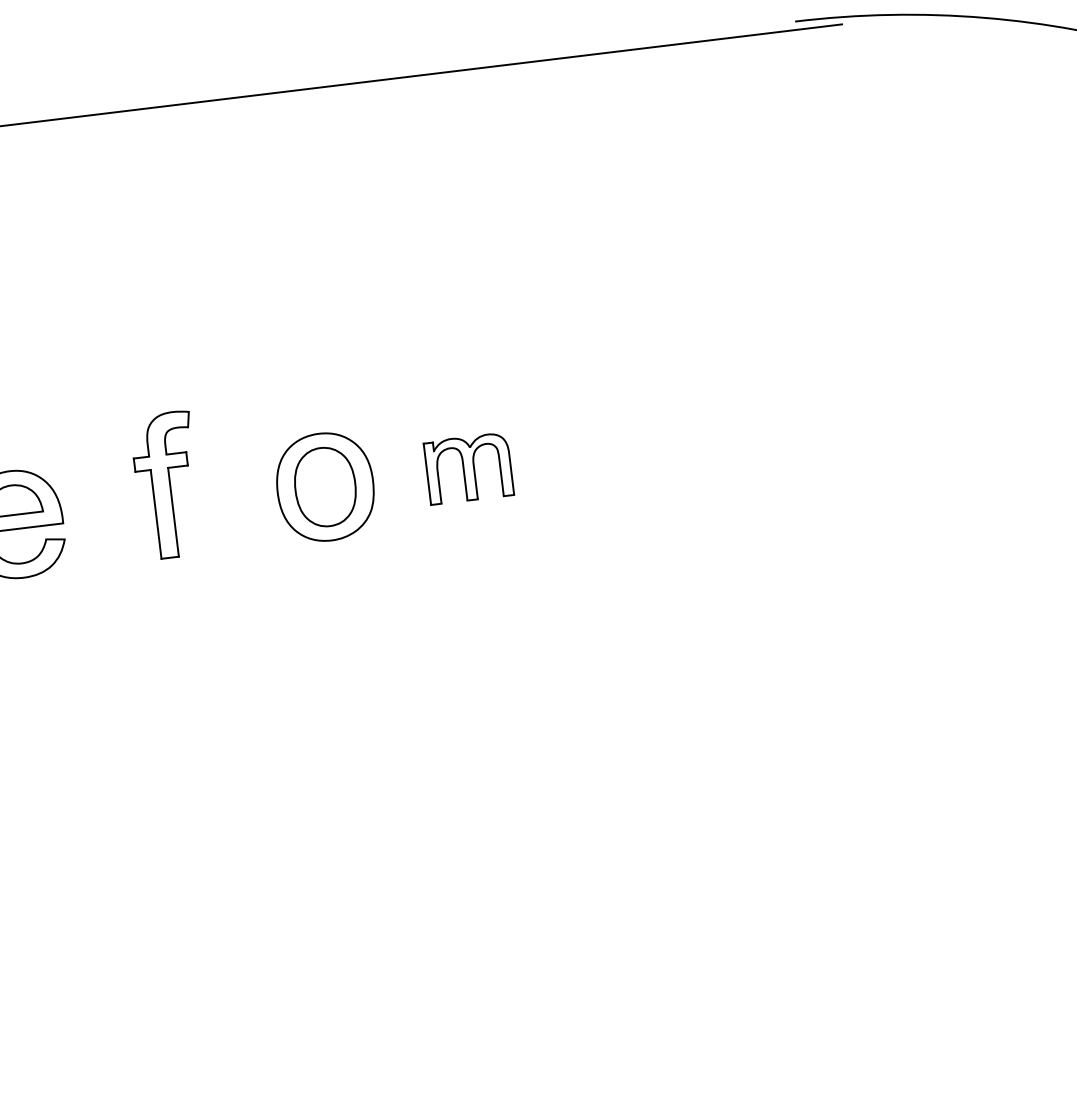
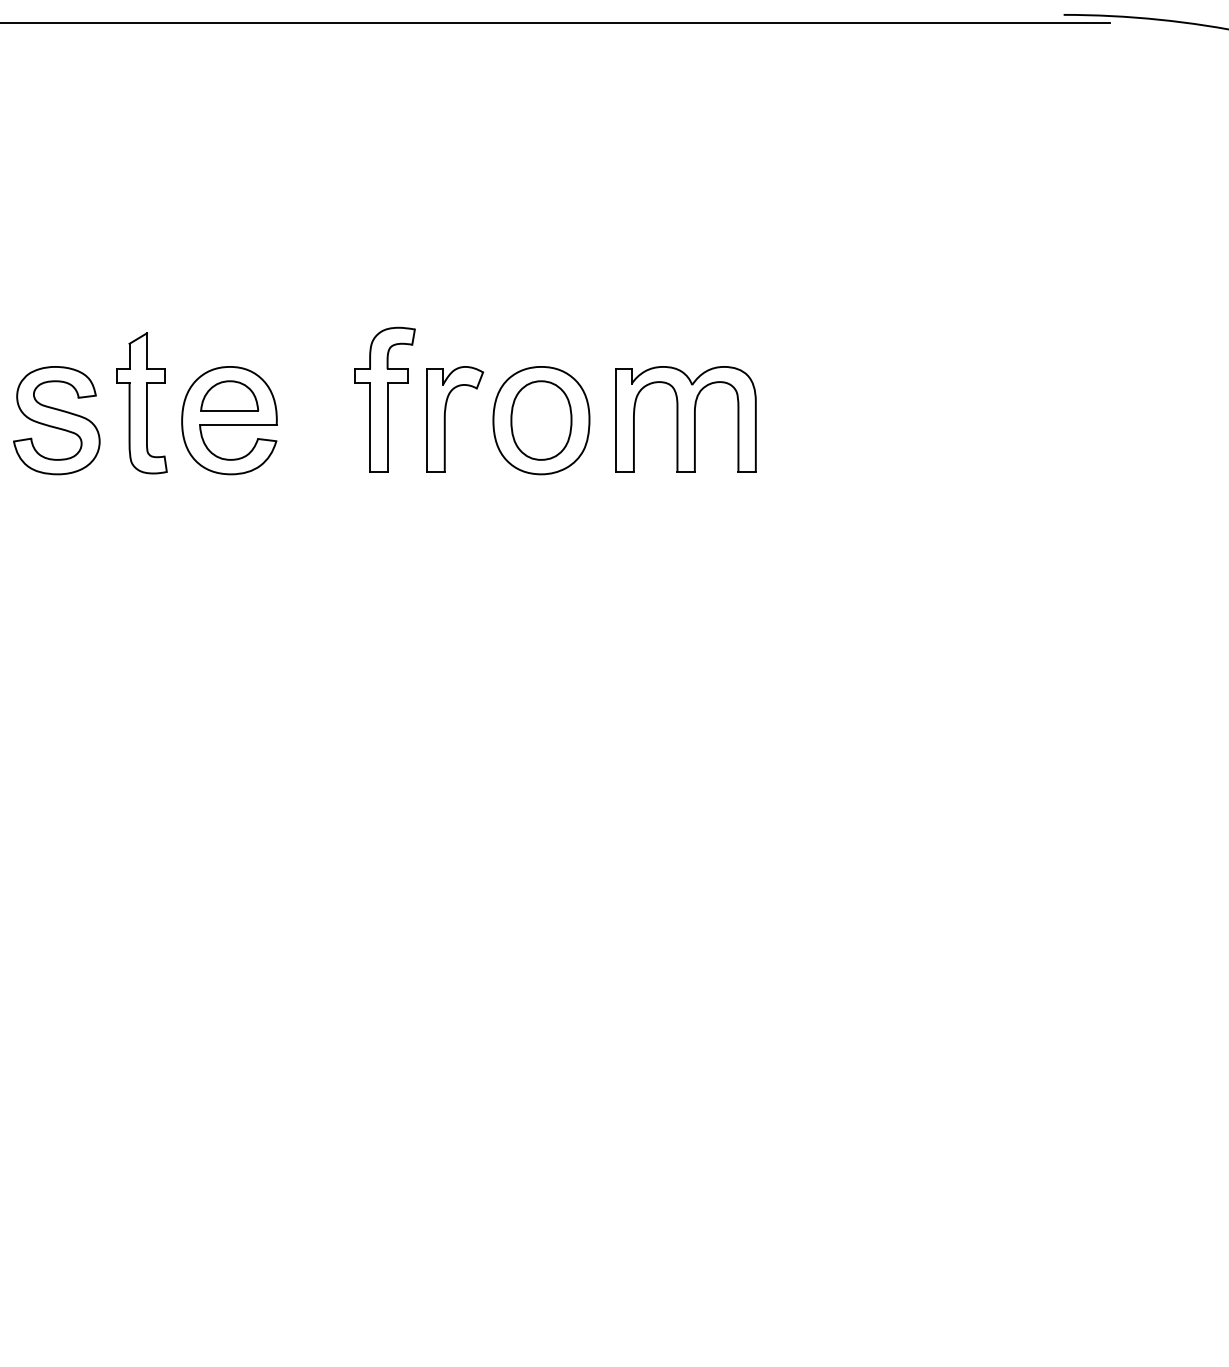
part: (468, 468) -> (685, 419), size x1.67
part: (230, 497) -> (445, 419), added

